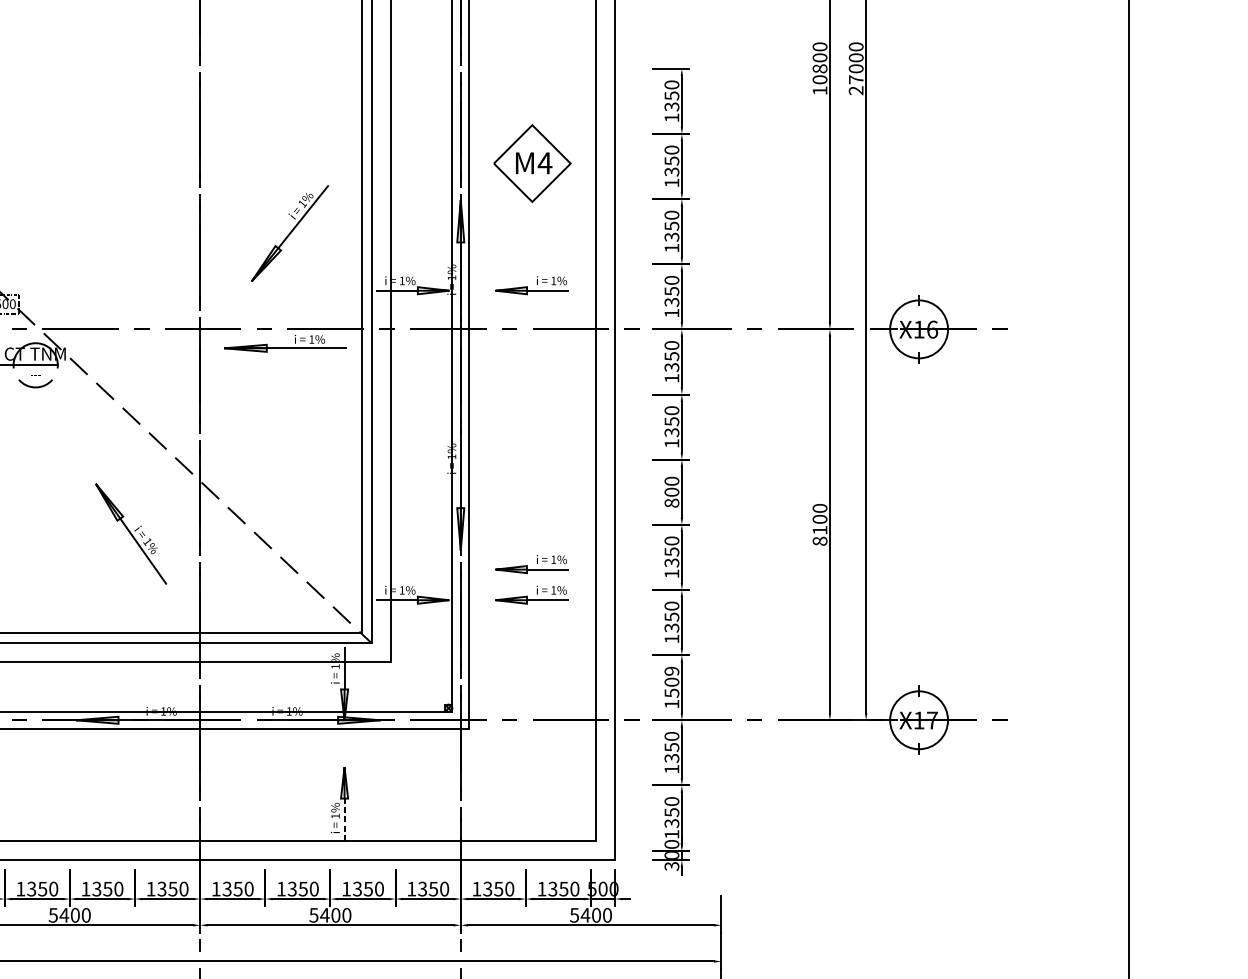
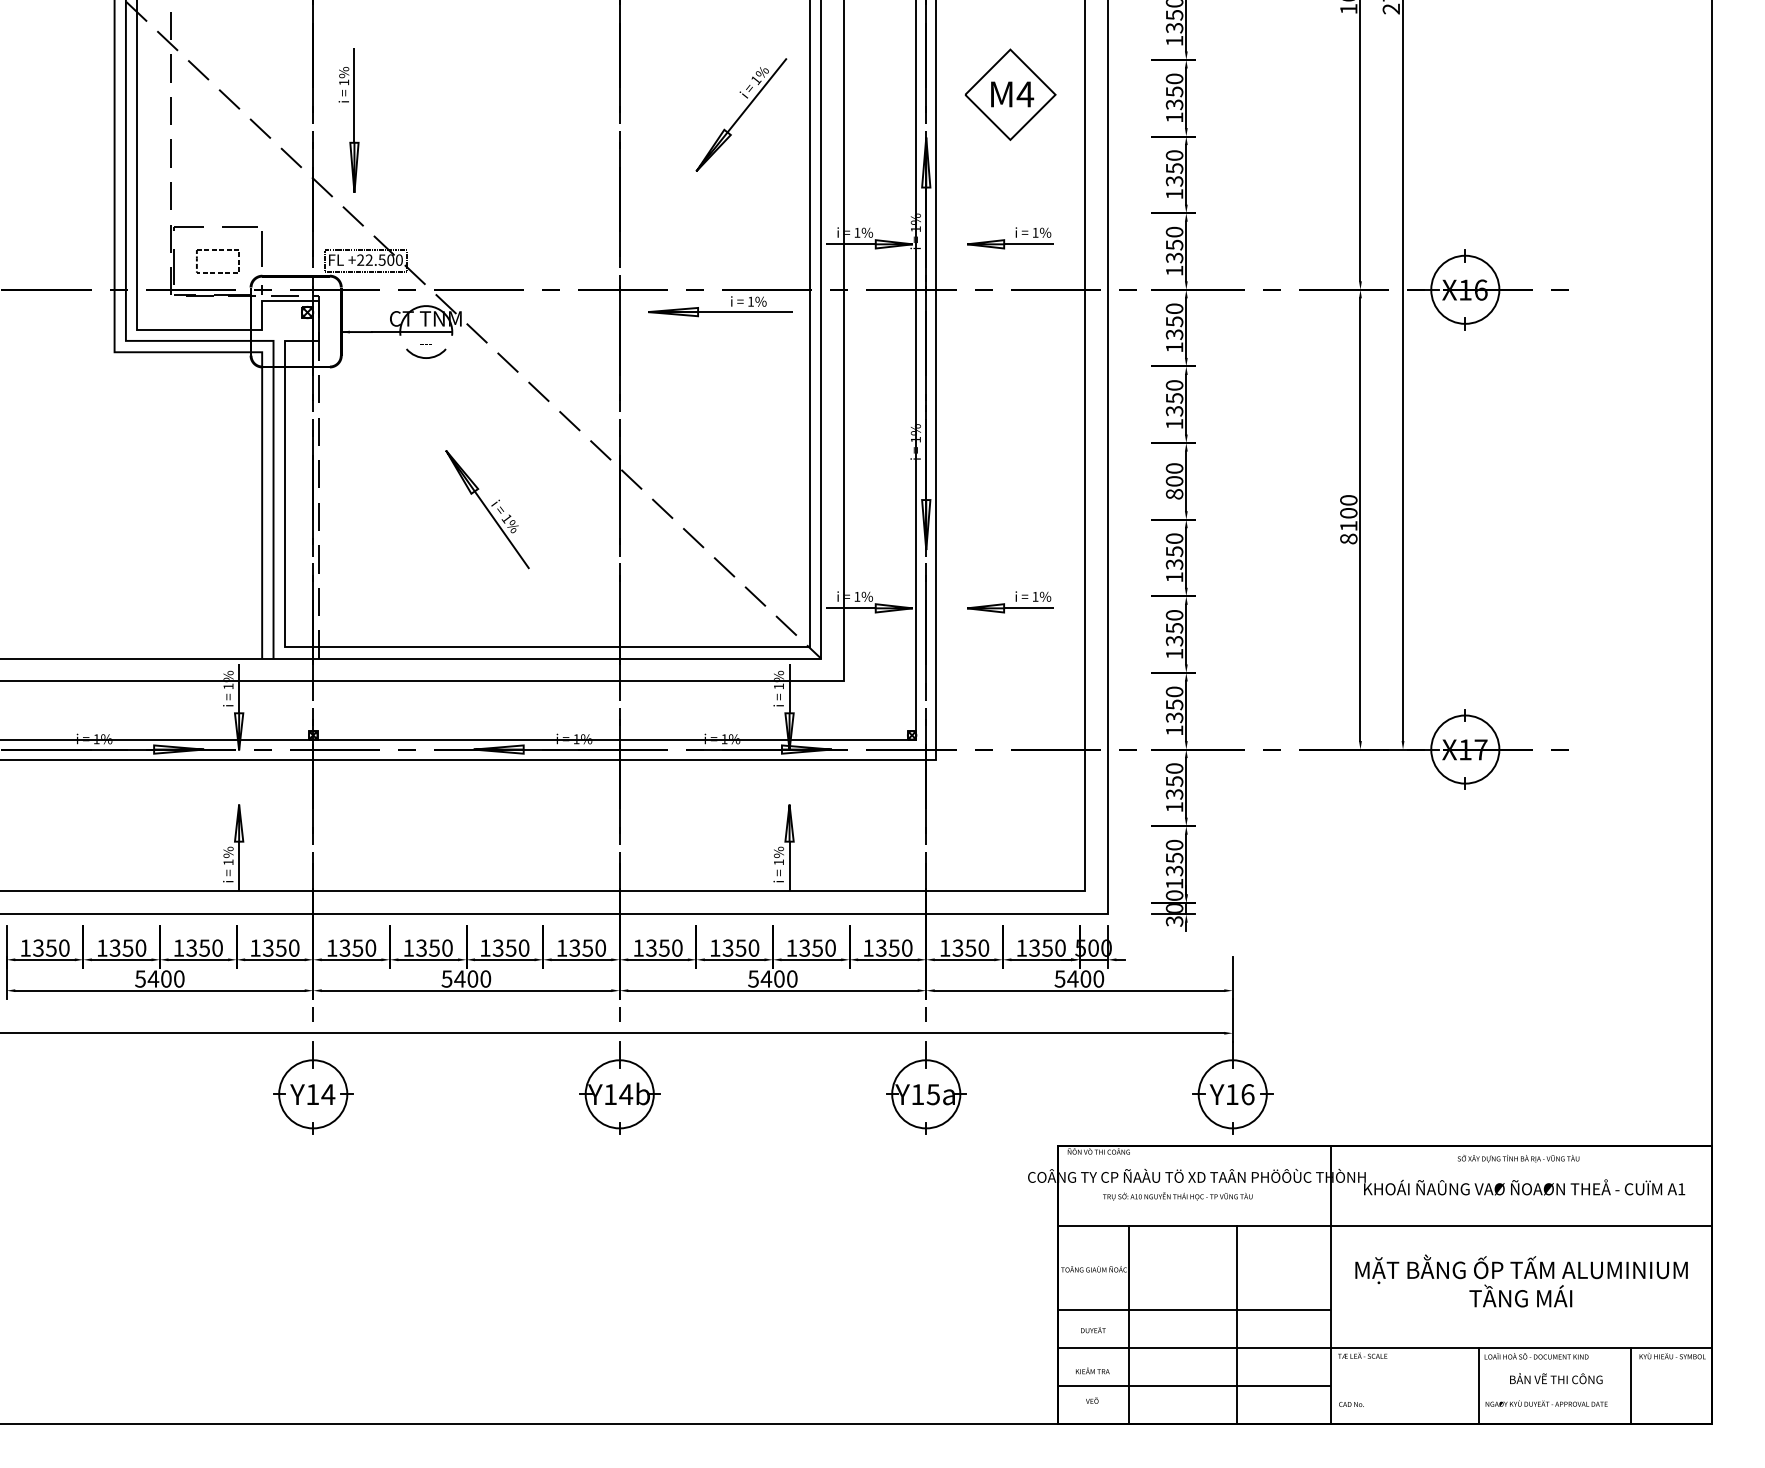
part: (290, 233) -> (741, 114), moved
part: (131, 534) -> (487, 509), moved
part: (532, 564) -> (1010, 566), removed
text: (671, 681) -> (1174, 704), 1509 -> 1350
line: (344, 819) -> (789, 866), dashed -> solid

